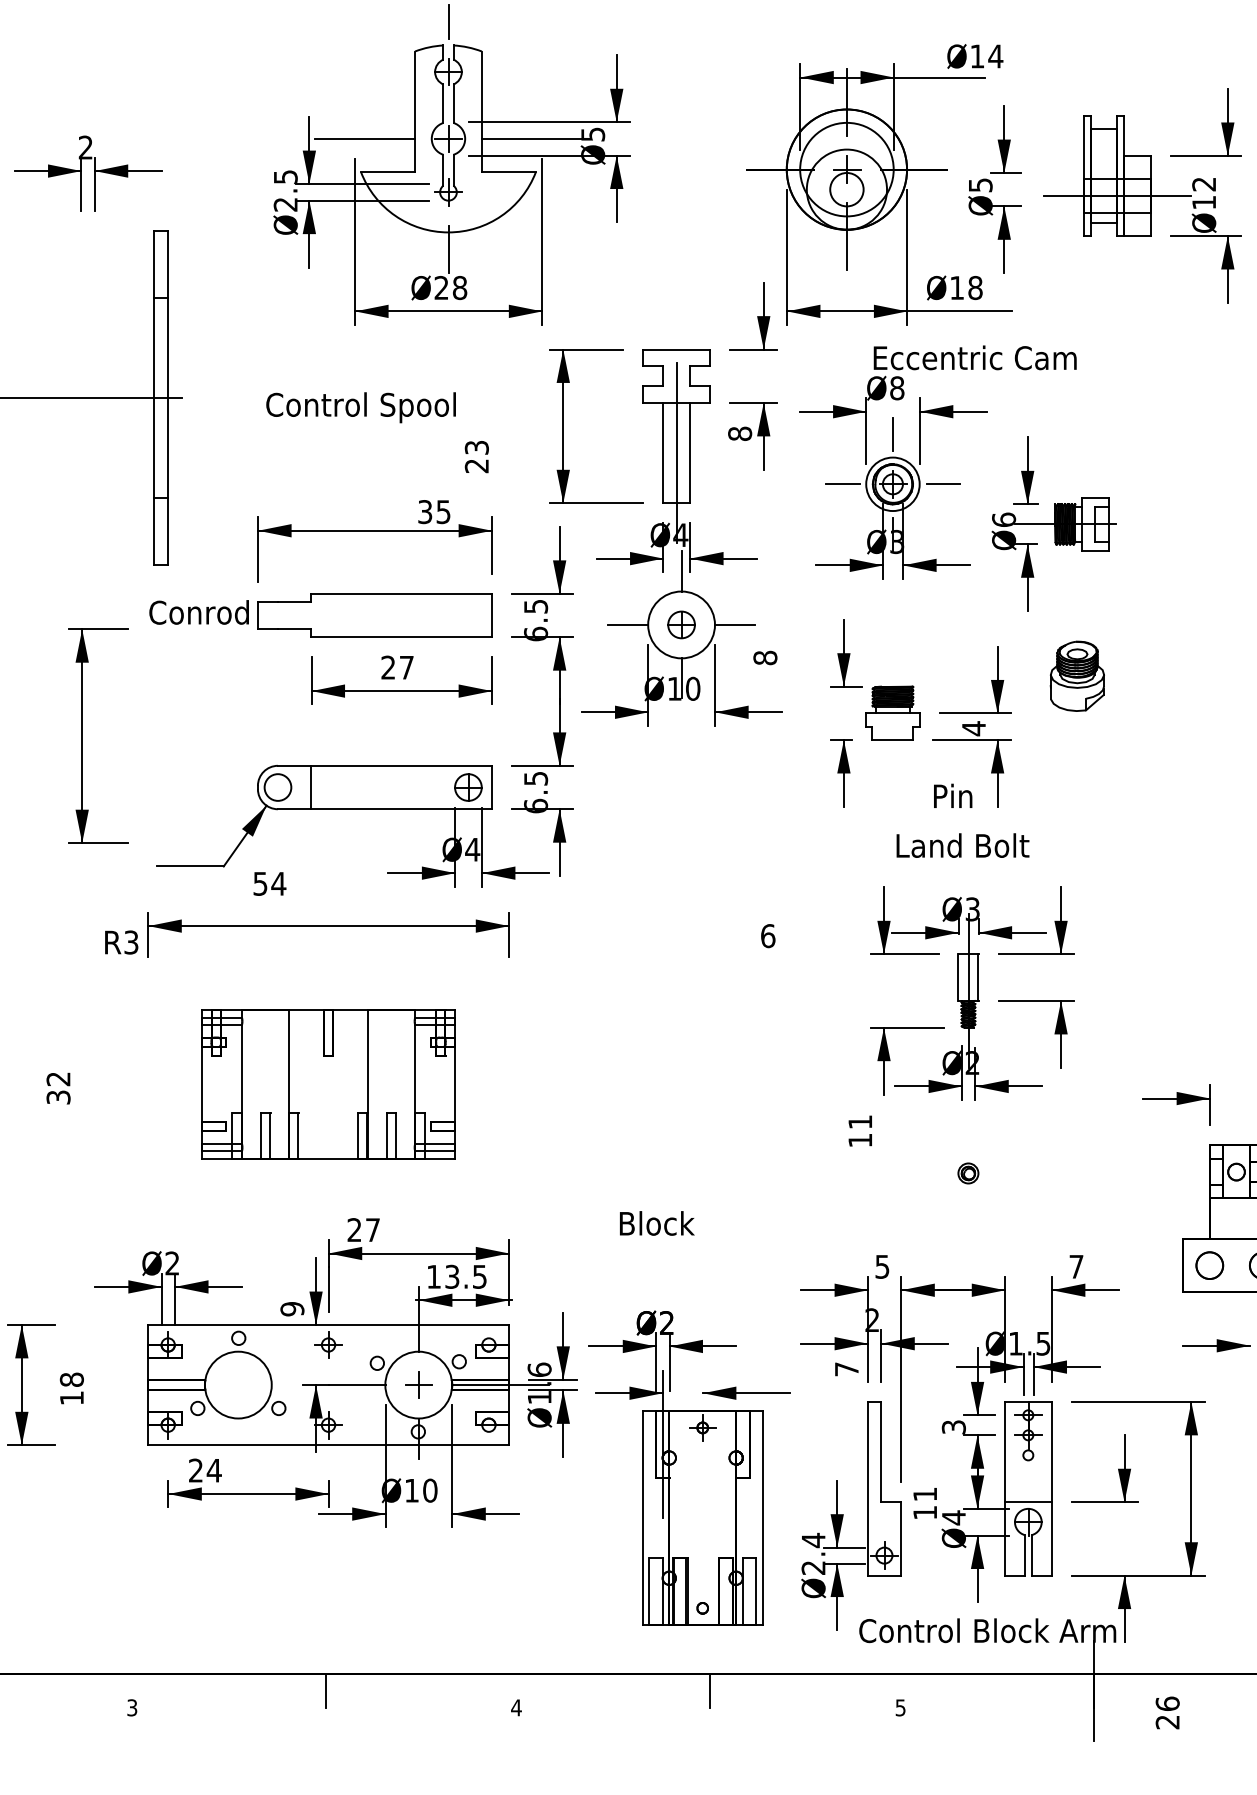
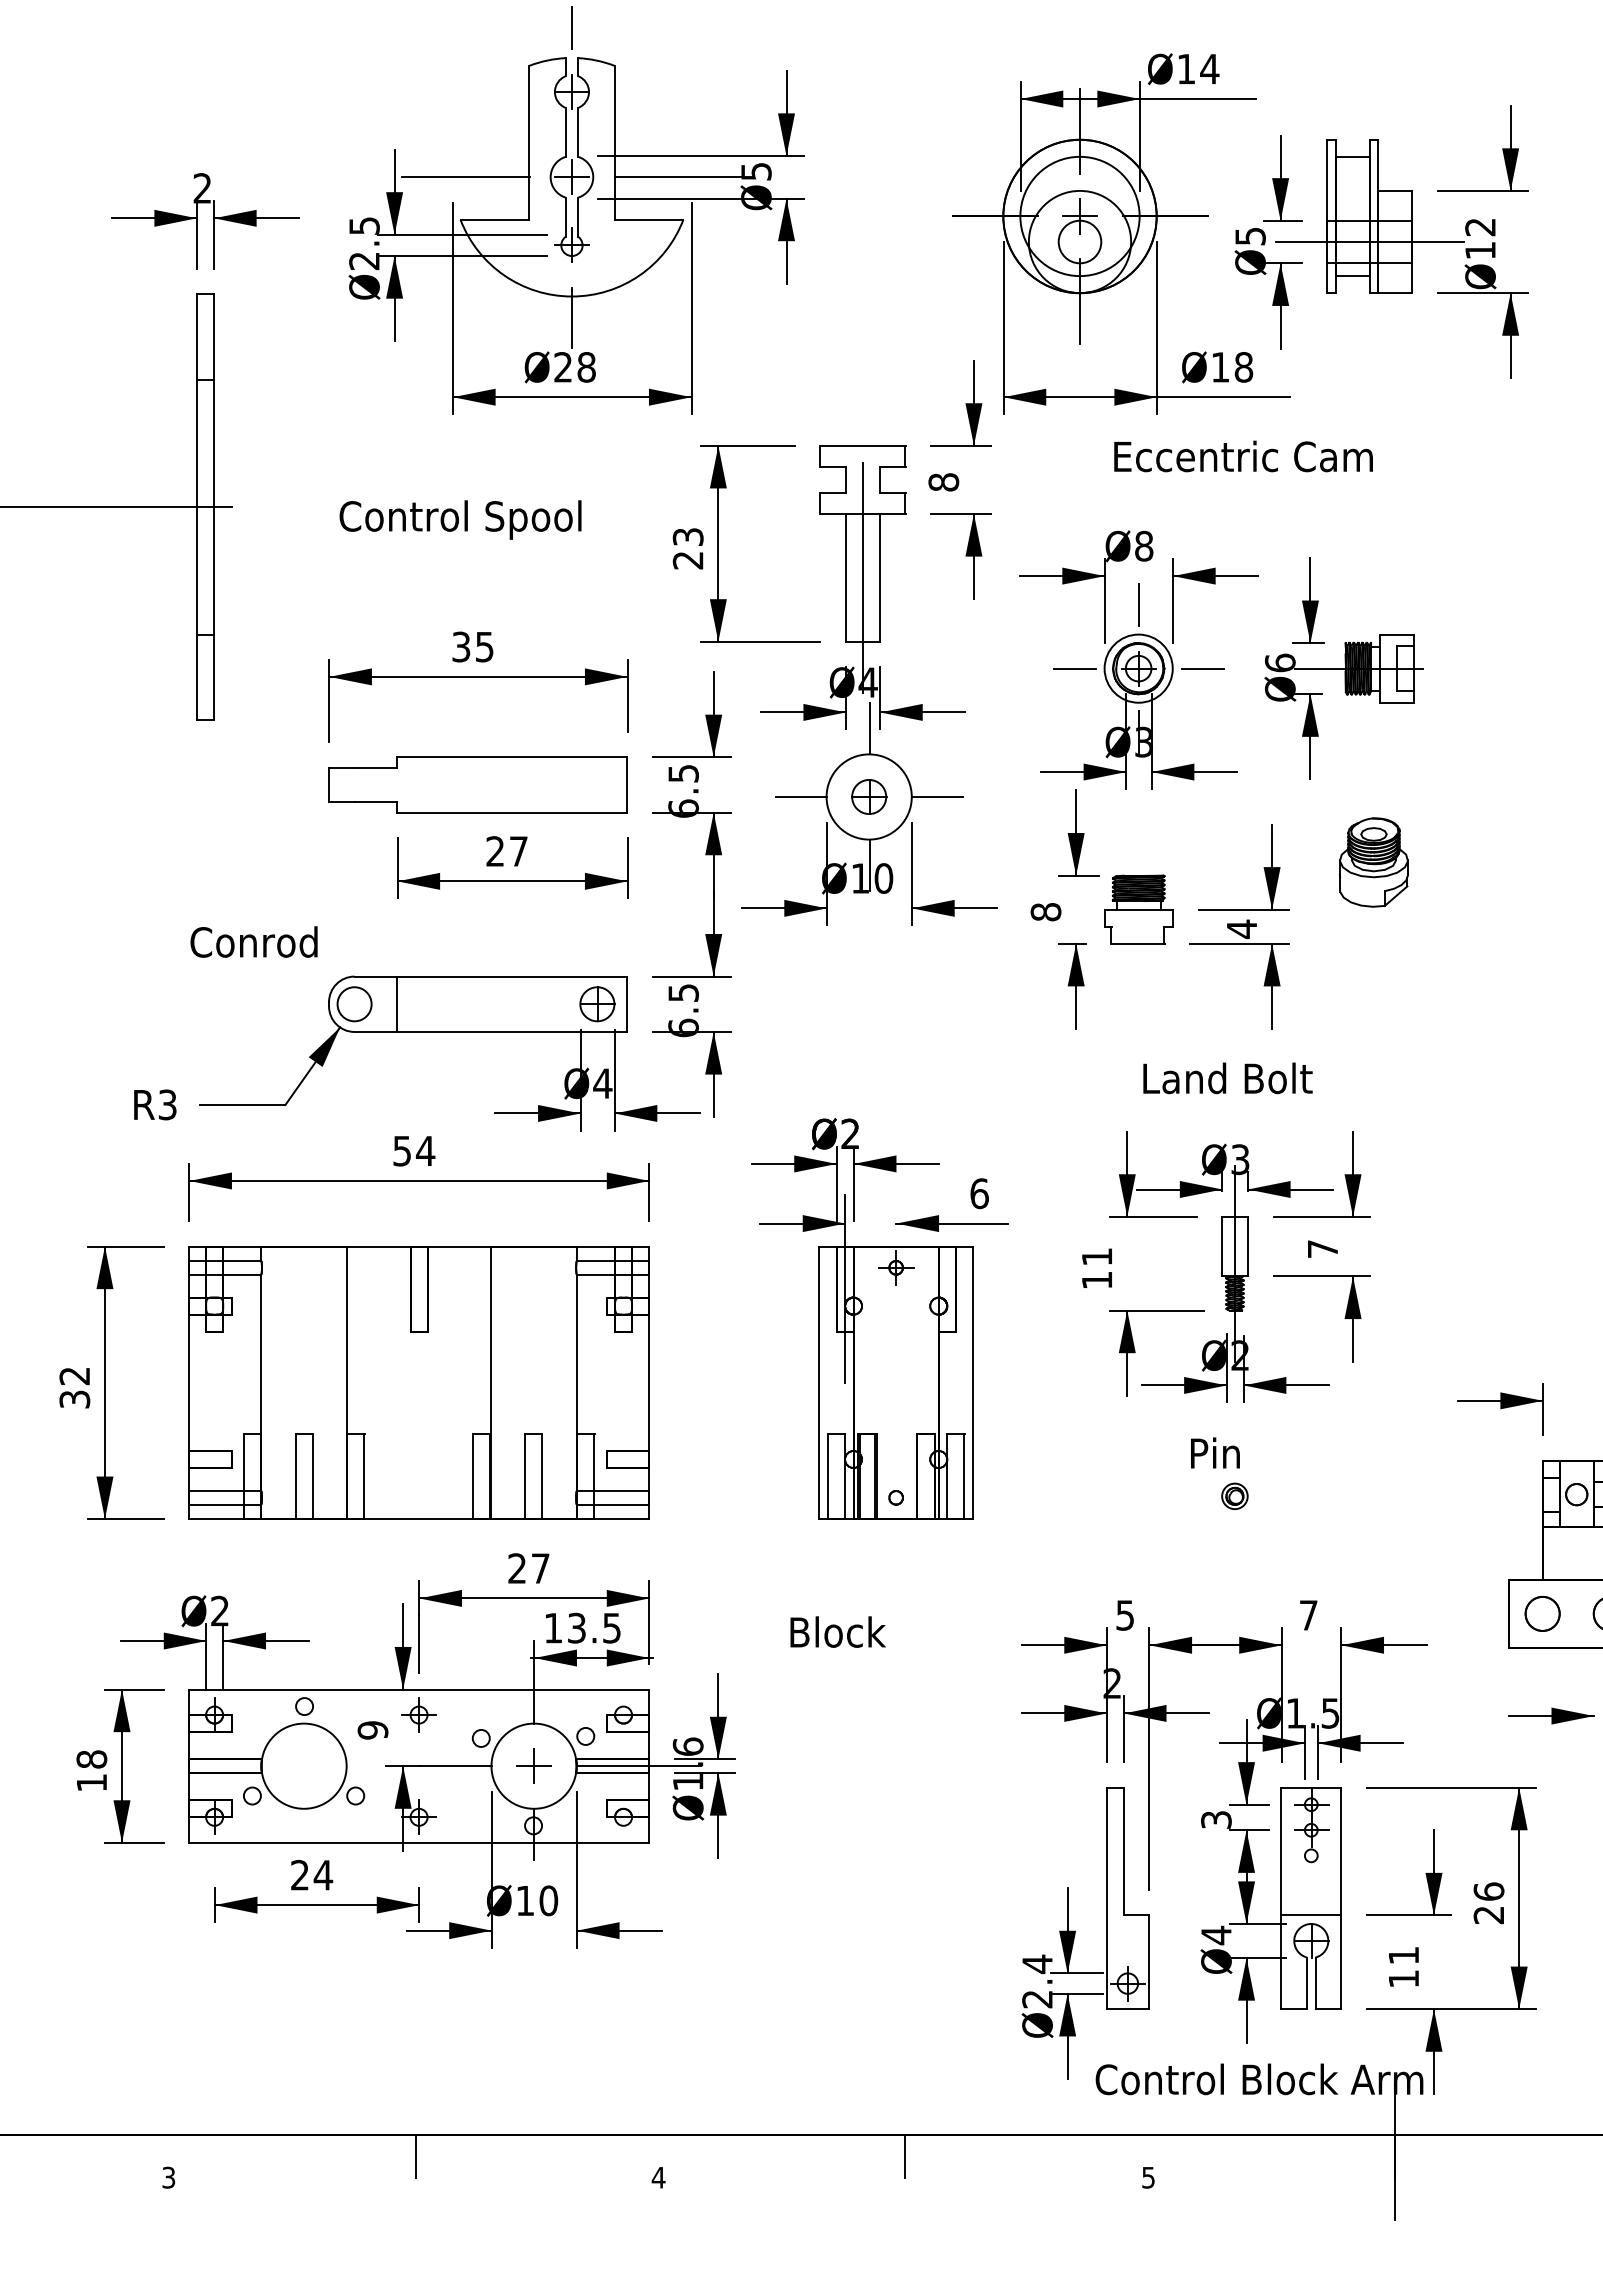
text: (975, 56) -> (1183, 69), moved
part: (81, 173) -> (197, 221), moved
part: (1142, 195) -> (1401, 241), moved
text: (739, 433) -> (943, 482), moved
text: (476, 456) -> (687, 548), moved
part: (892, 477) -> (1138, 659), moved
text: (433, 511) -> (472, 646), moved
text: (198, 612) -> (253, 941), moved
text: (764, 658) -> (1045, 912), moved
part: (82, 735) -> (105, 1382), moved
text: (953, 795) -> (1215, 1452), moved
text: (270, 884) -> (414, 1151), moved
text: (121, 942) -> (155, 1104), moved
part: (328, 1084) -> (418, 1382), size x1.43
text: (859, 1130) -> (1096, 1267), moved
text: (656, 1222) -> (837, 1631), moved
text: (363, 1230) -> (528, 1568), moved
text: (1076, 1266) -> (1308, 1615), moved
text: (292, 1309) -> (372, 1730), moved
text: (846, 1368) -> (1322, 1248), moved
part: (22, 1385) -> (122, 1766), moved
part: (689, 1467) -> (879, 1318), moved
text: (205, 1470) -> (312, 1874), moved
text: (924, 1502) -> (1403, 1966), moved
text: (1167, 1713) -> (1488, 1903), moved

